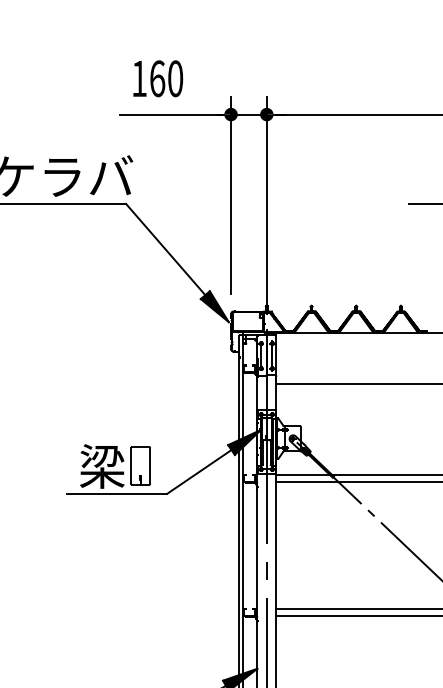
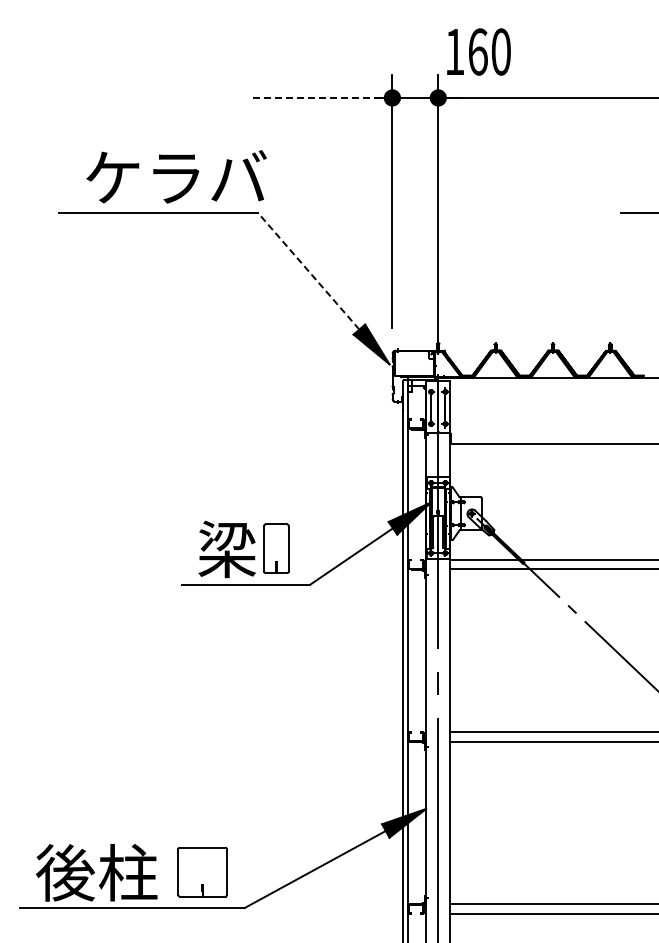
text: (157, 78) -> (478, 51), moved
line: (171, 114) -> (315, 97), solid -> dashed
line: (165, 249) -> (308, 270), solid -> dashed

